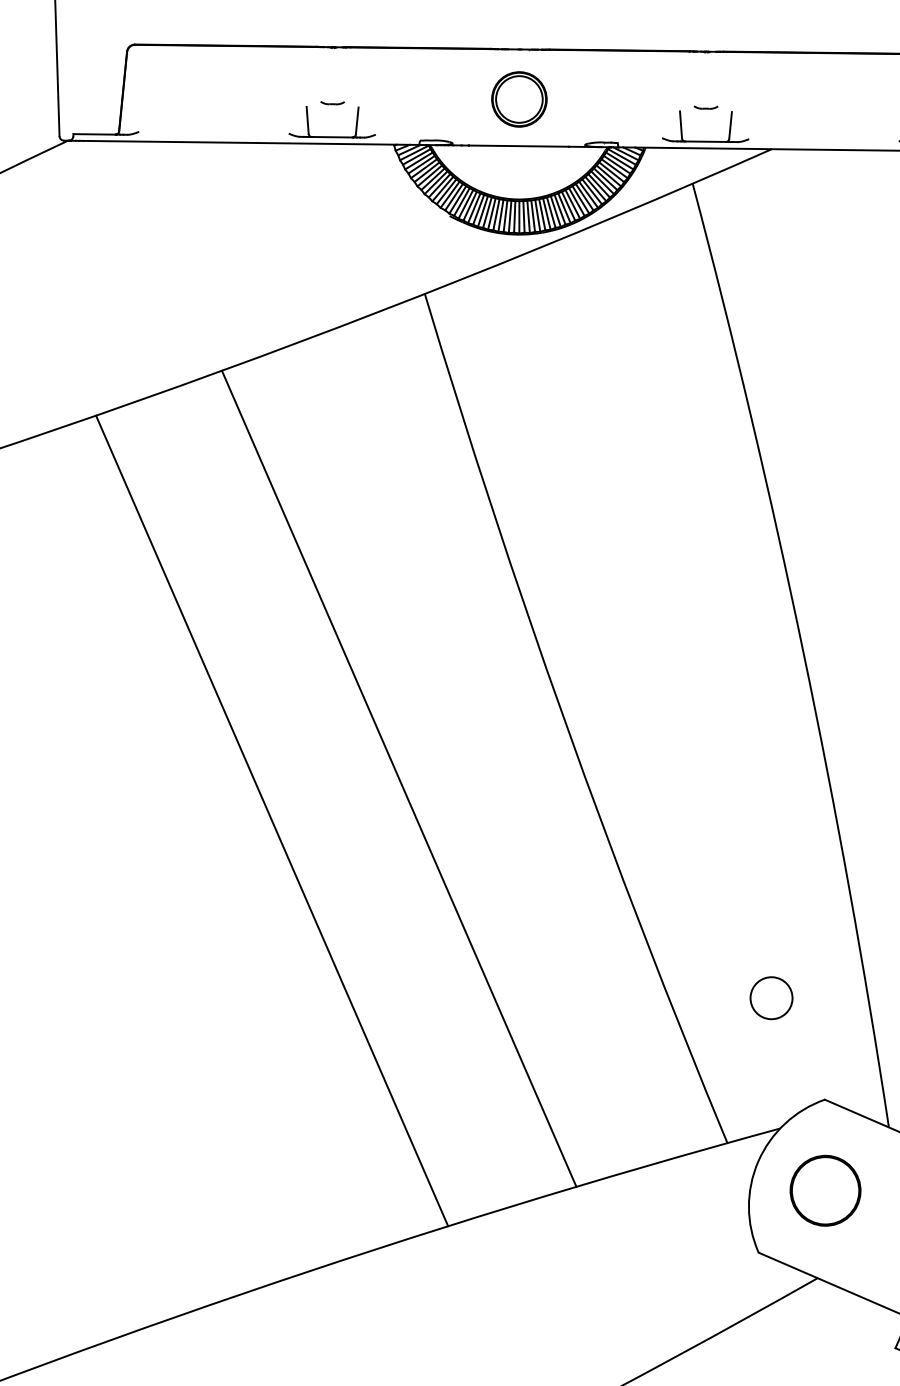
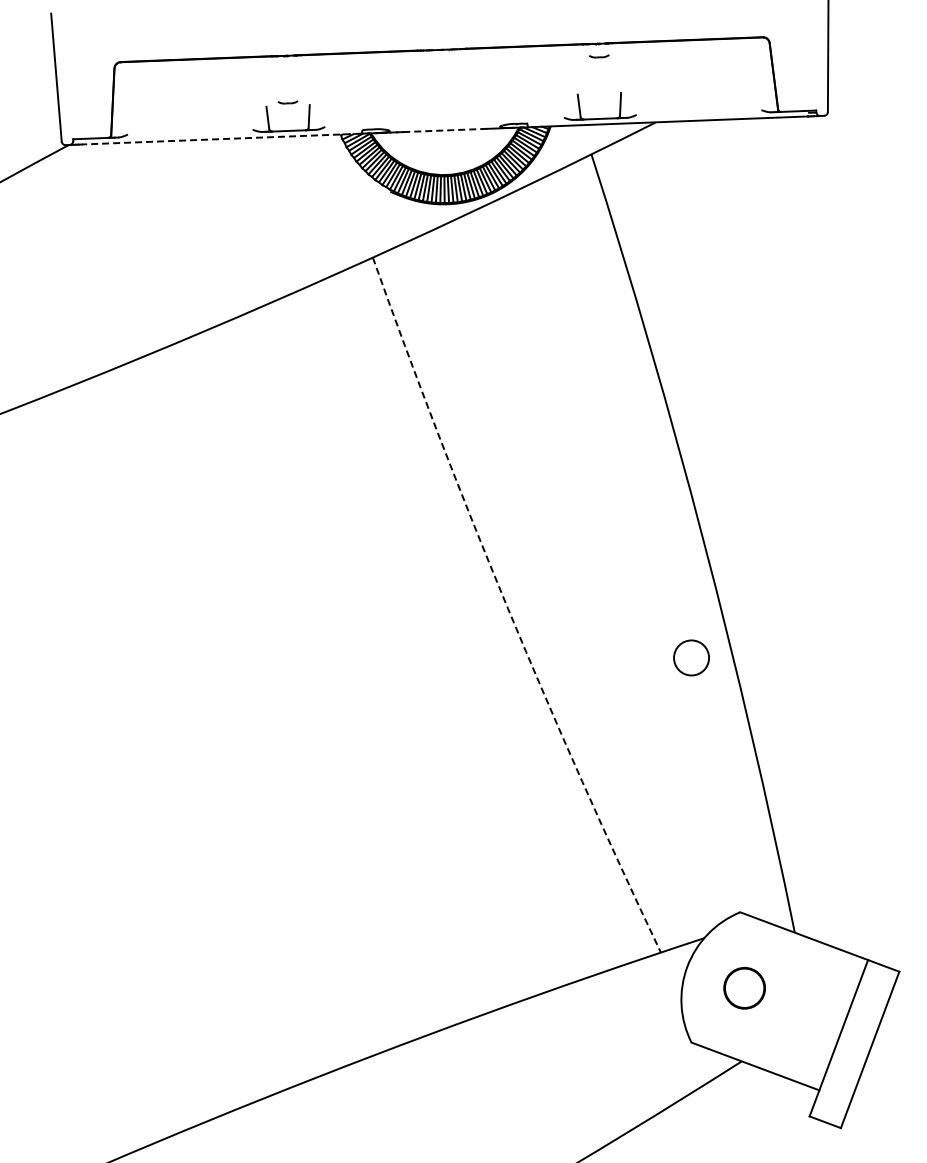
part: (519, 99) -> (443, 91), removed
part: (706, 107) -> (599, 56), moved
line: (250, 143) -> (221, 139), solid -> dashed
line: (518, 146) -> (444, 130), solid -> dashed
arc: (565, 722) -> (508, 608), solid -> dashed
line: (398, 778) -> (371, 662), removed
line: (271, 819) -> (267, 702), removed
circle: (771, 997) -> (691, 657), moved
circle: (825, 1191) -> (744, 988), size x0.7

